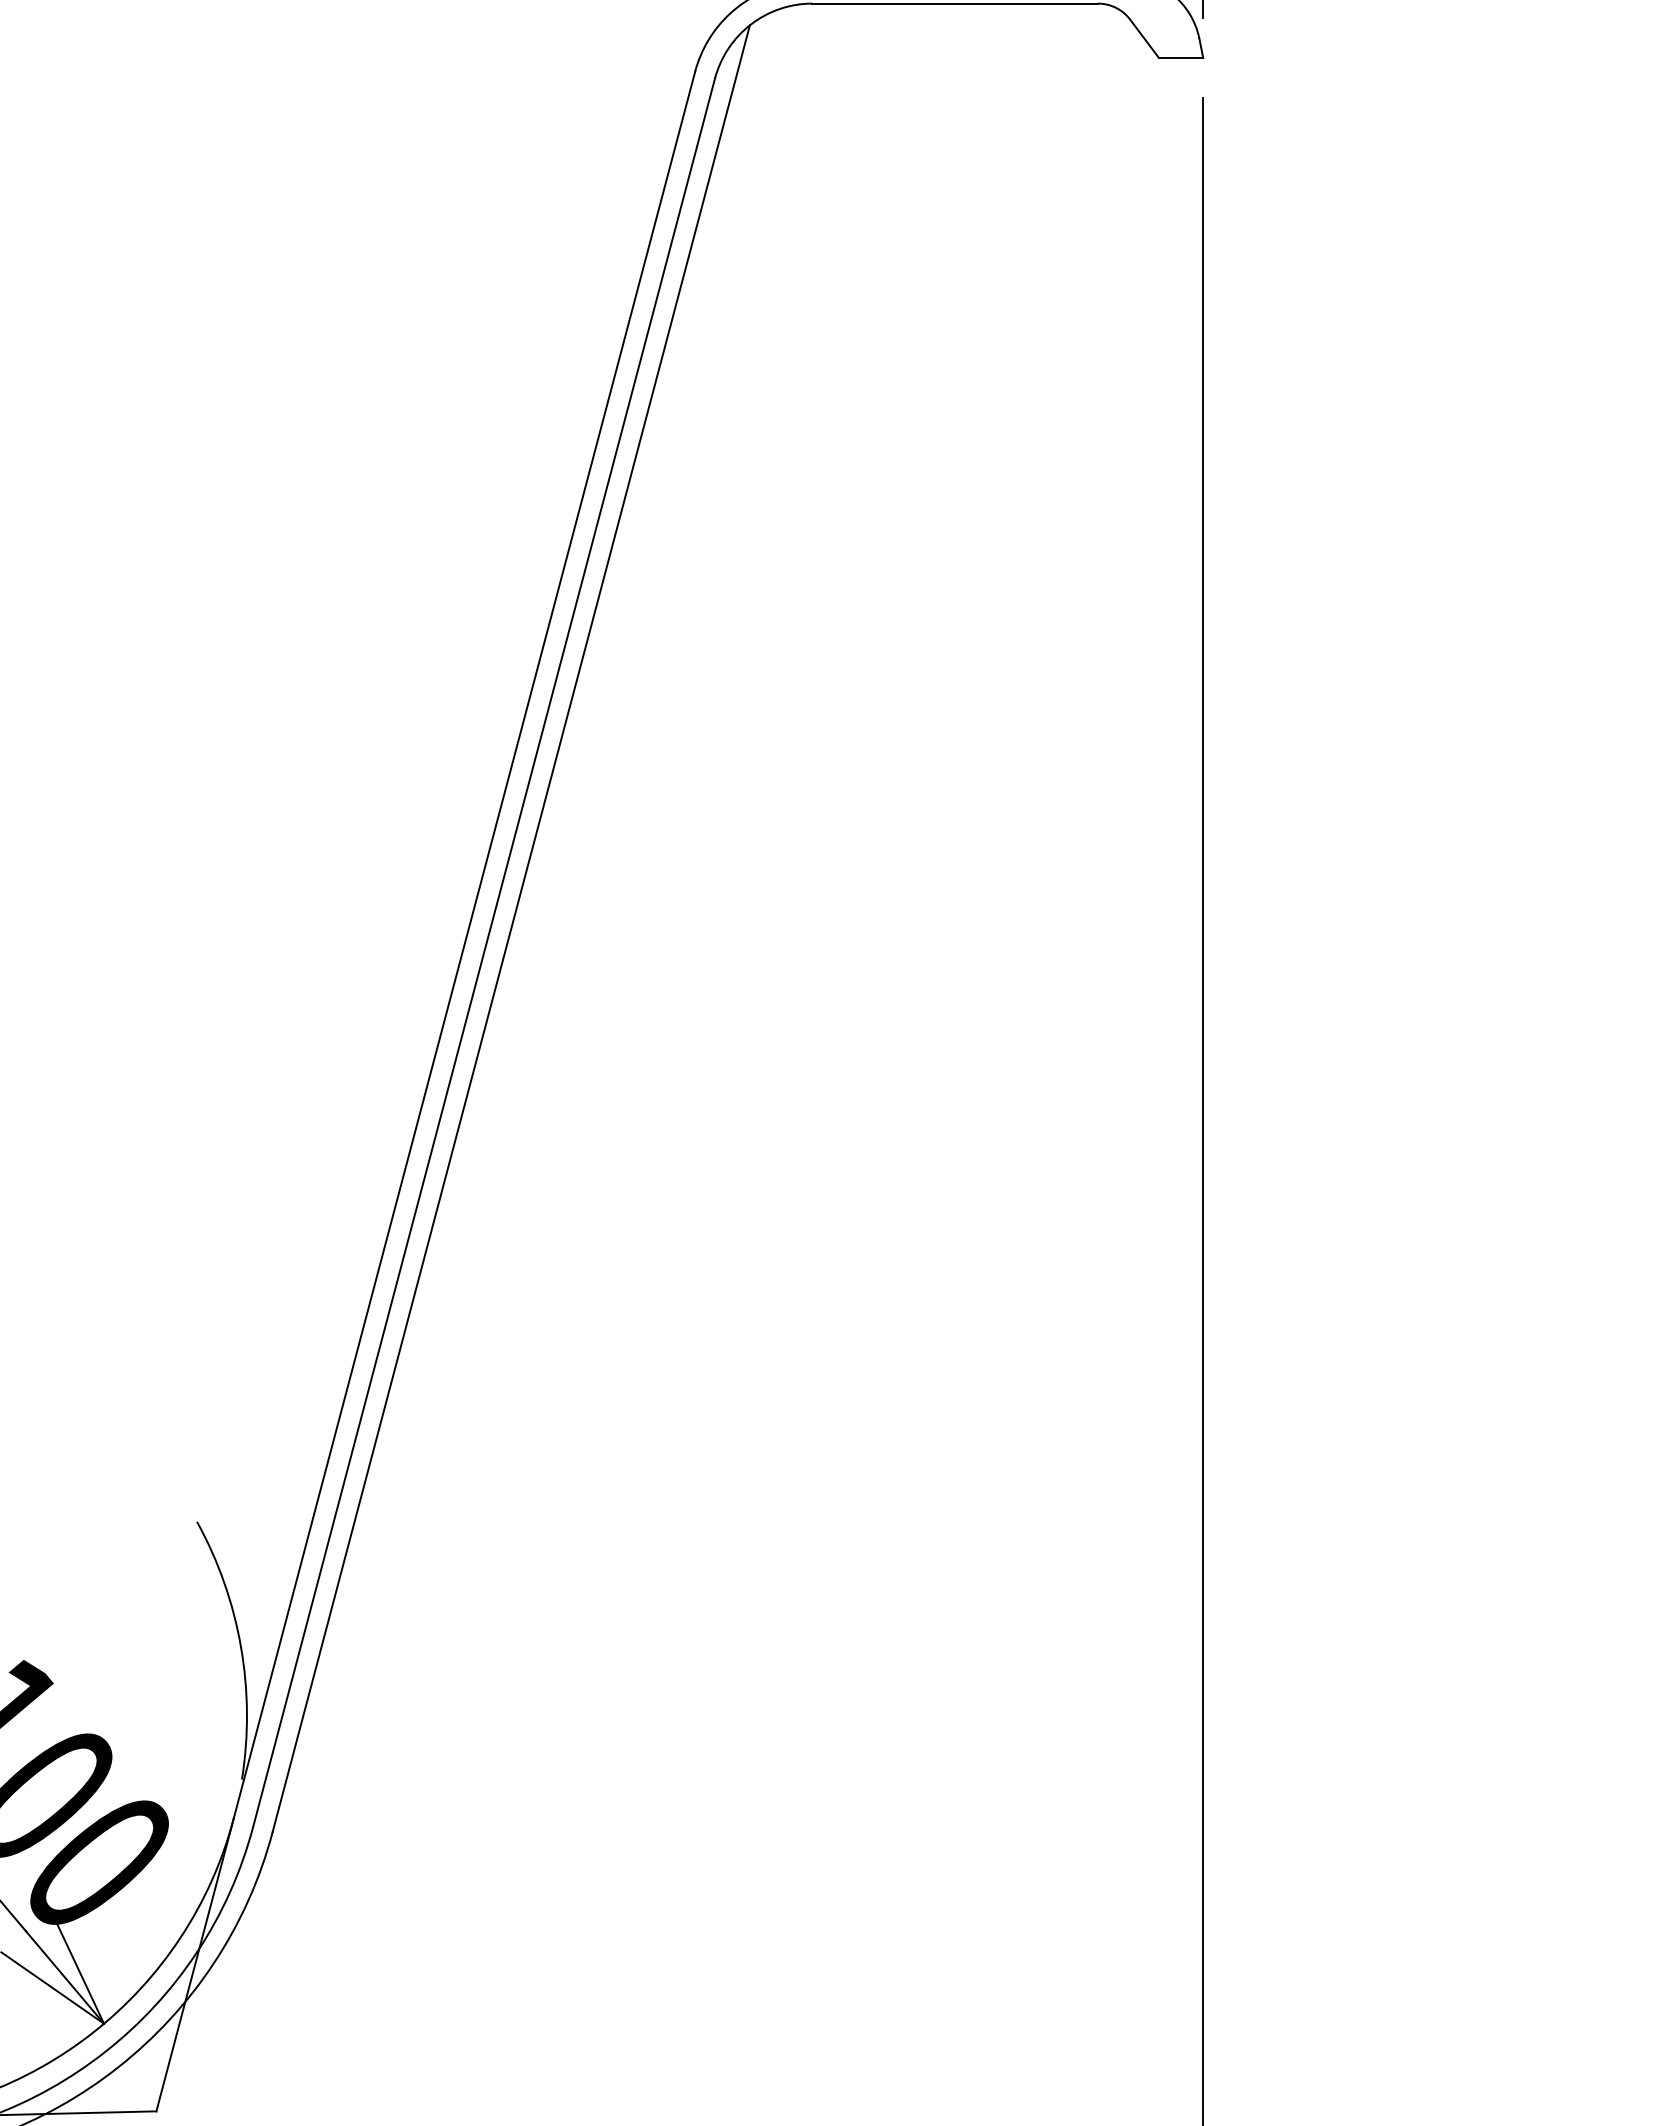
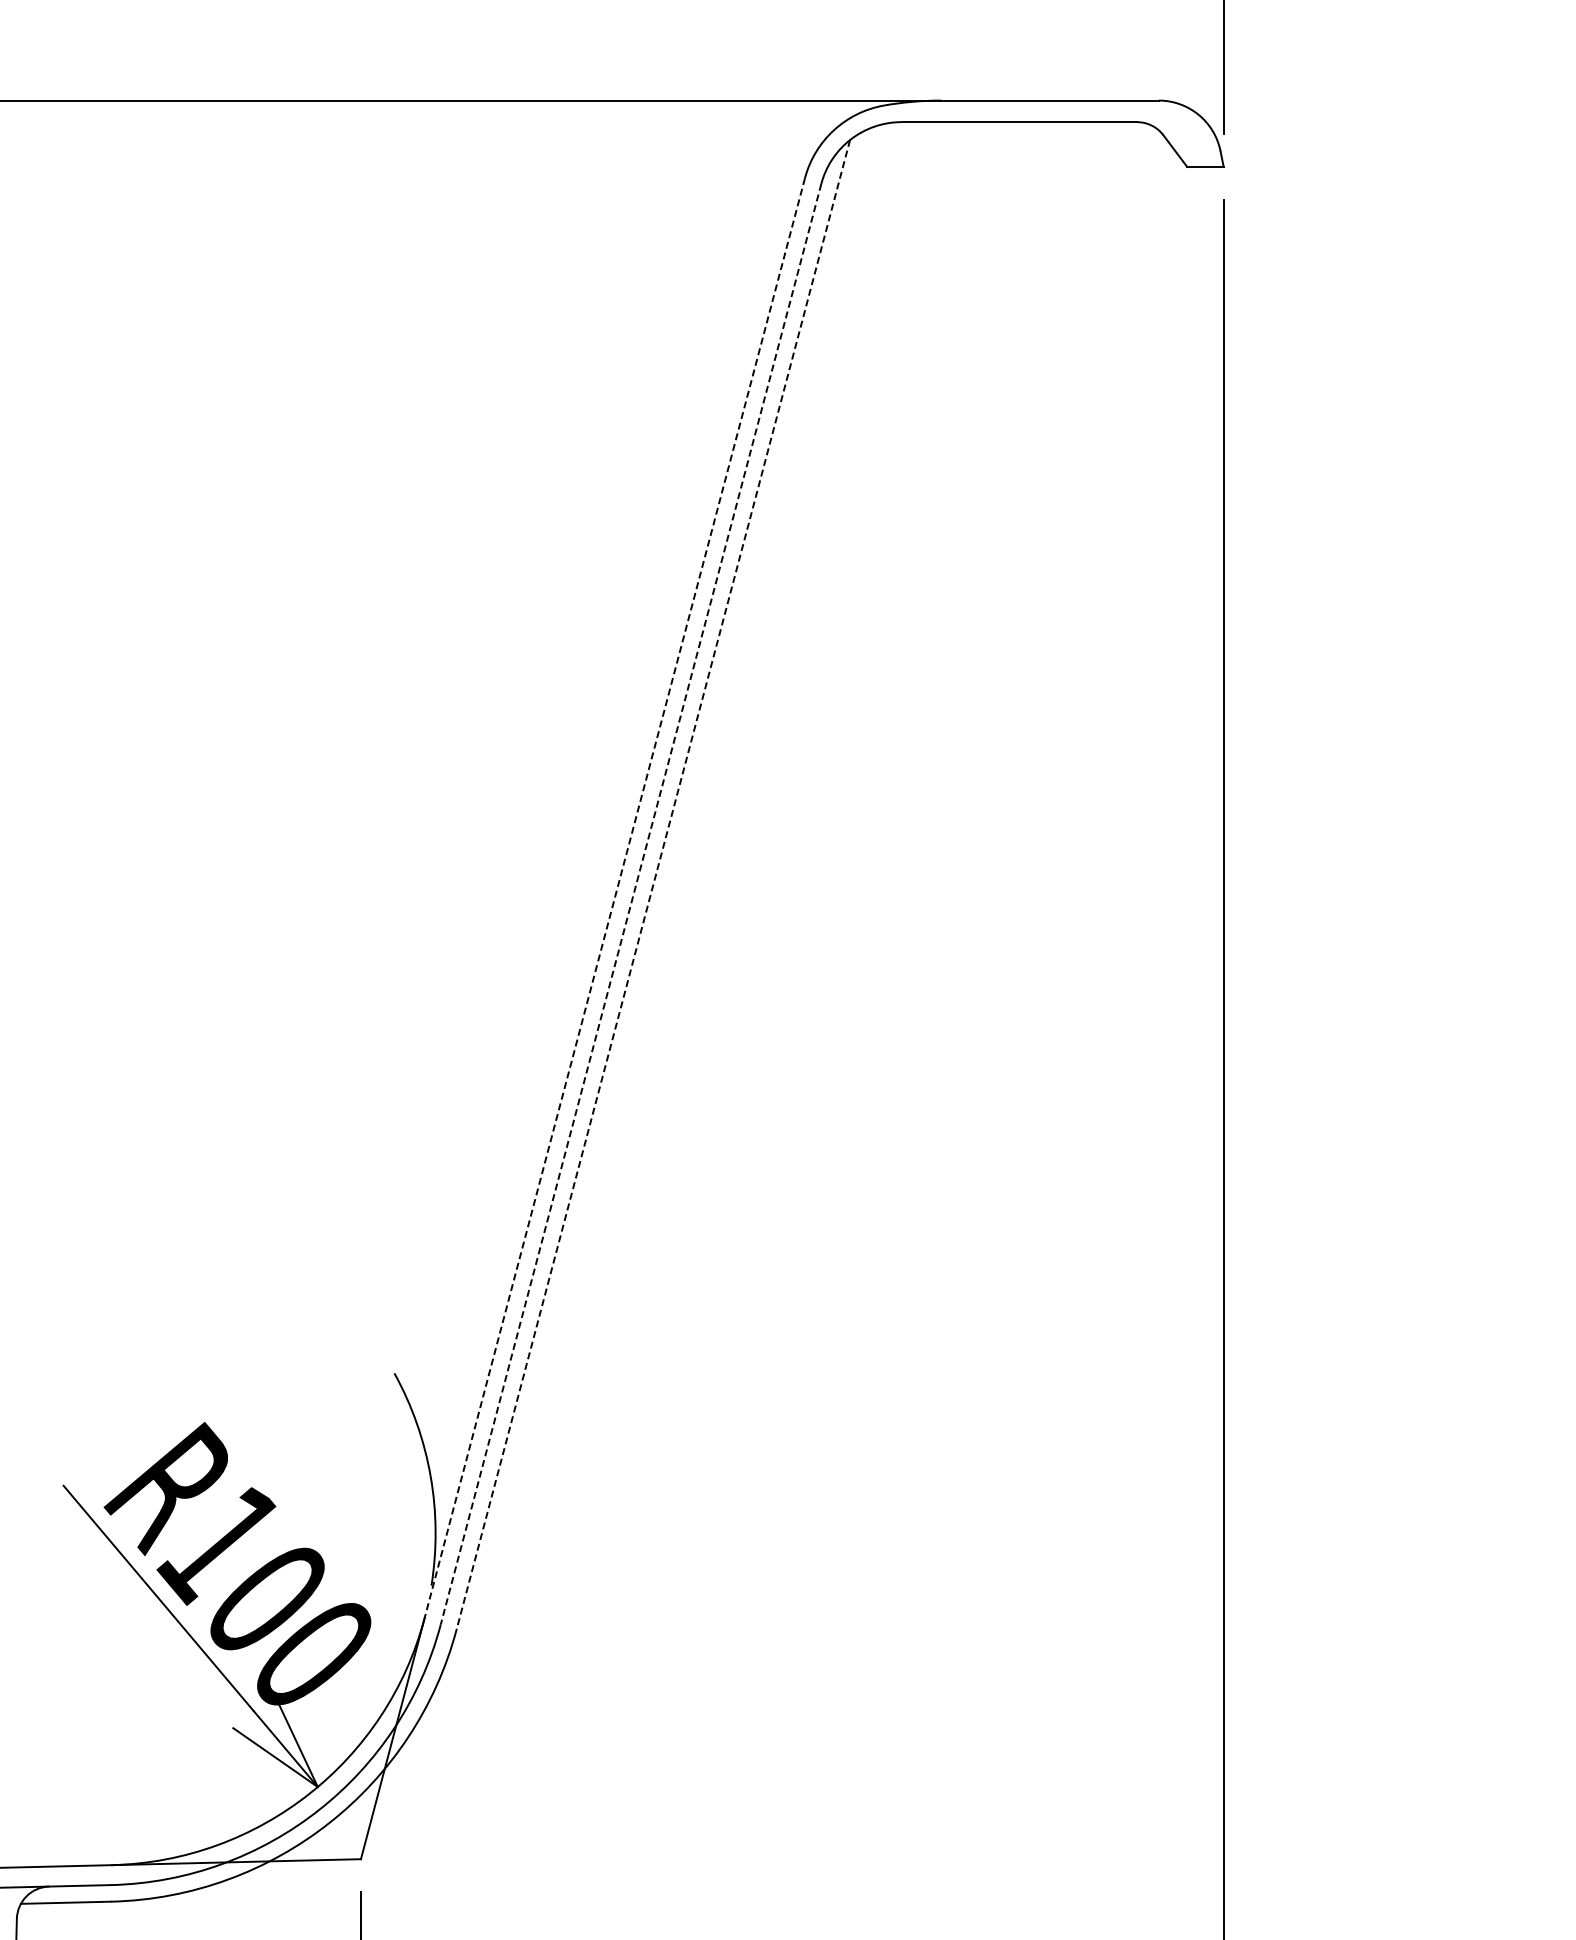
line: (511, 928) -> (653, 884), solid -> dashed
line: (464, 945) -> (614, 898), solid -> dashed
line: (483, 952) -> (630, 904), solid -> dashed

